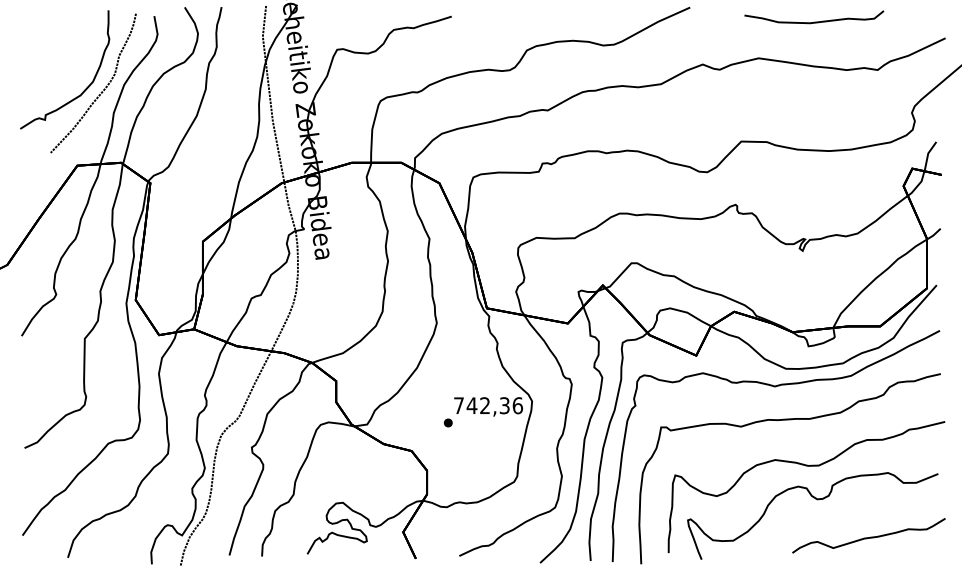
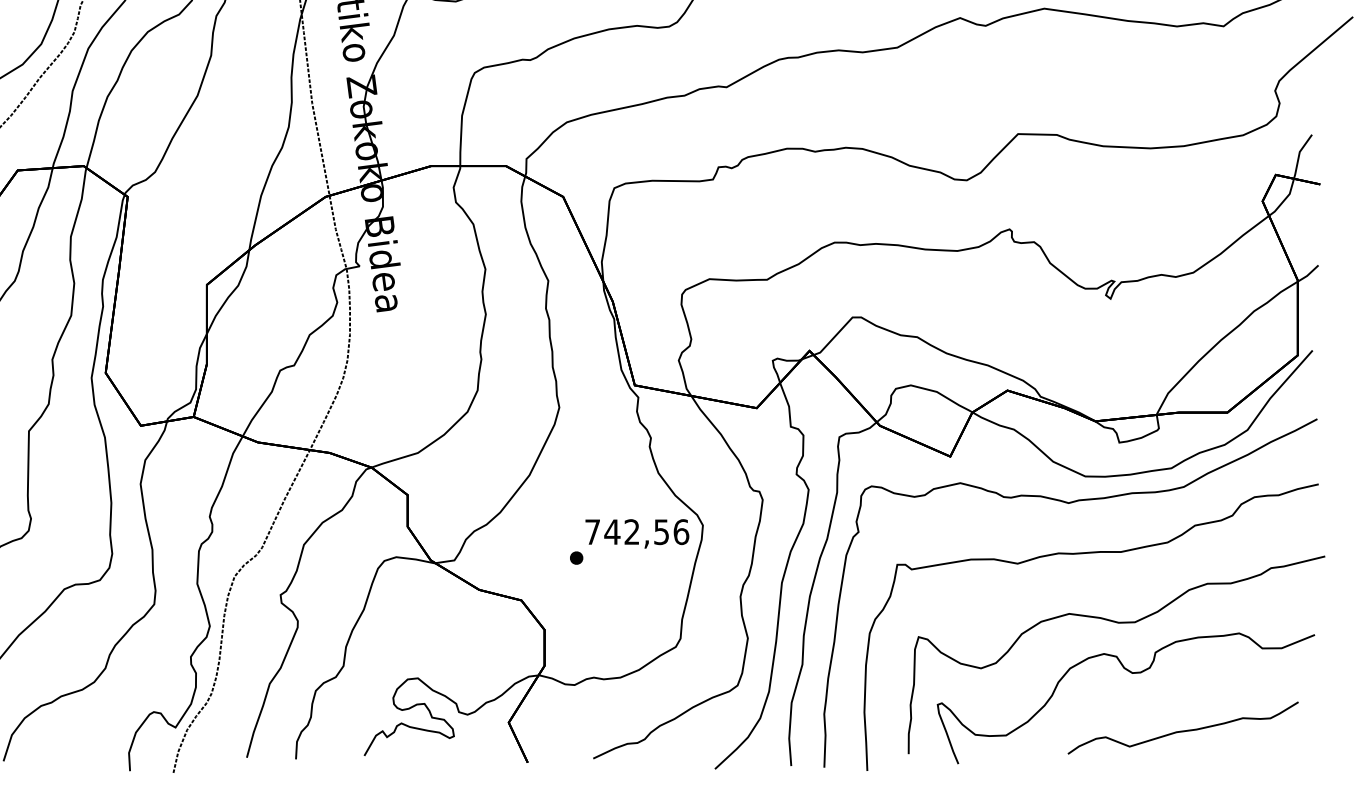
text: (504, 405) -> (661, 531), 742,36 -> 742,56
part: (868, 535) -> (1182, 727), moved

